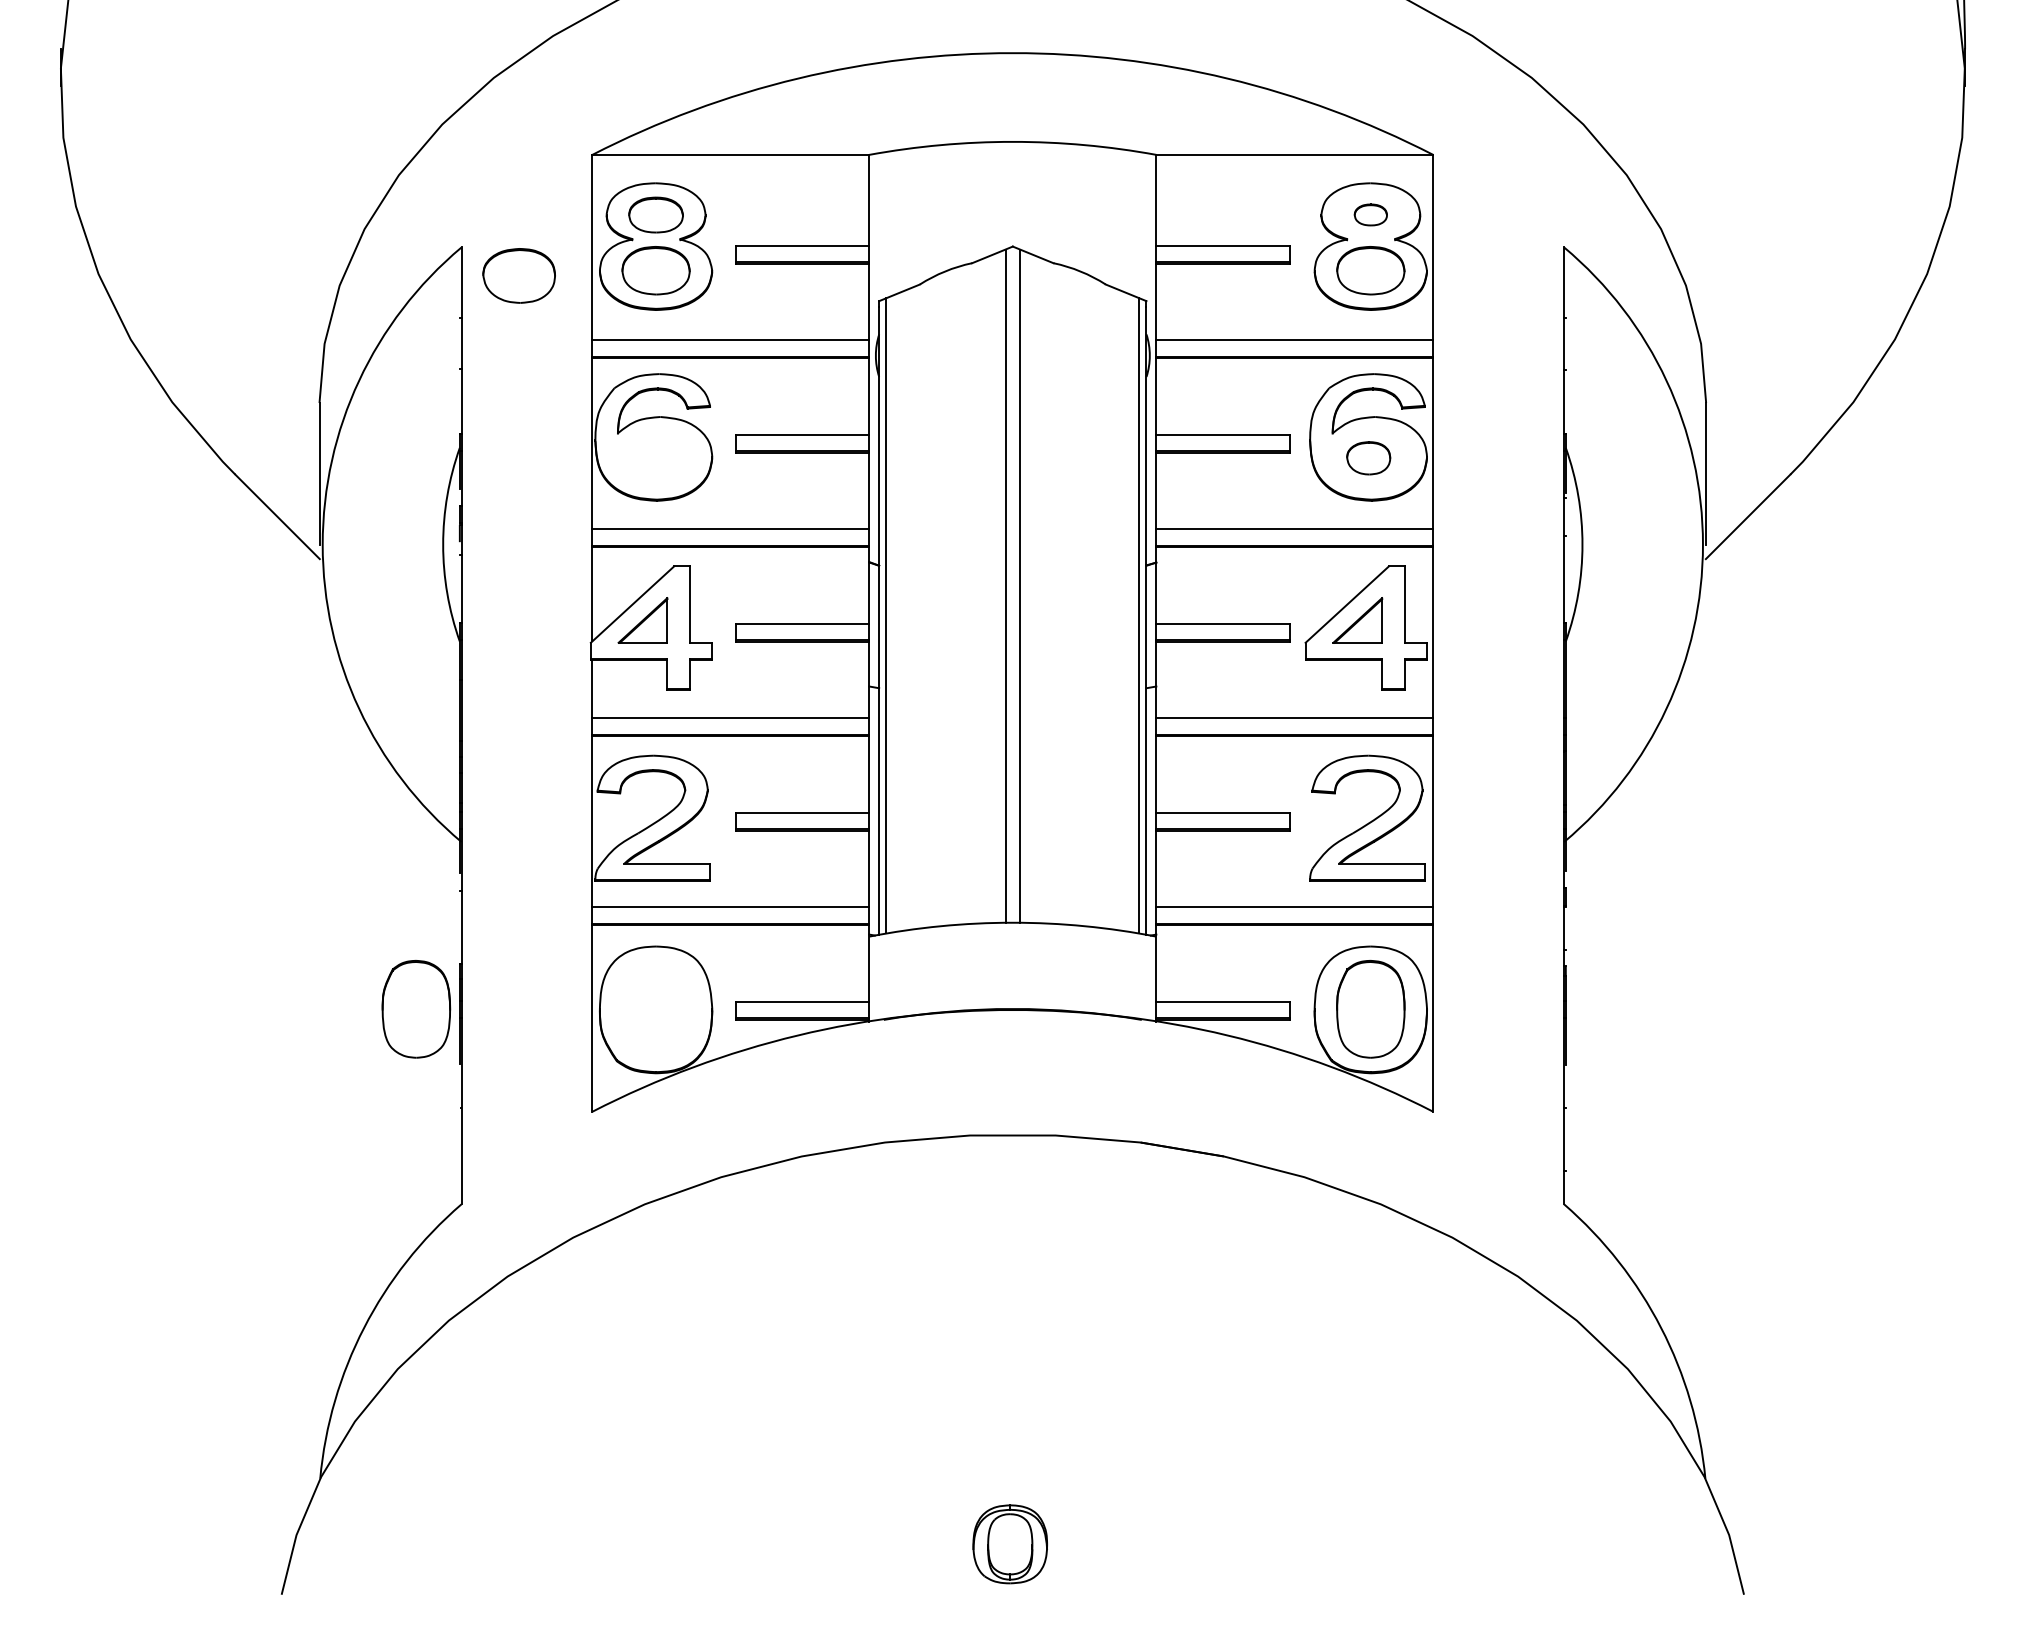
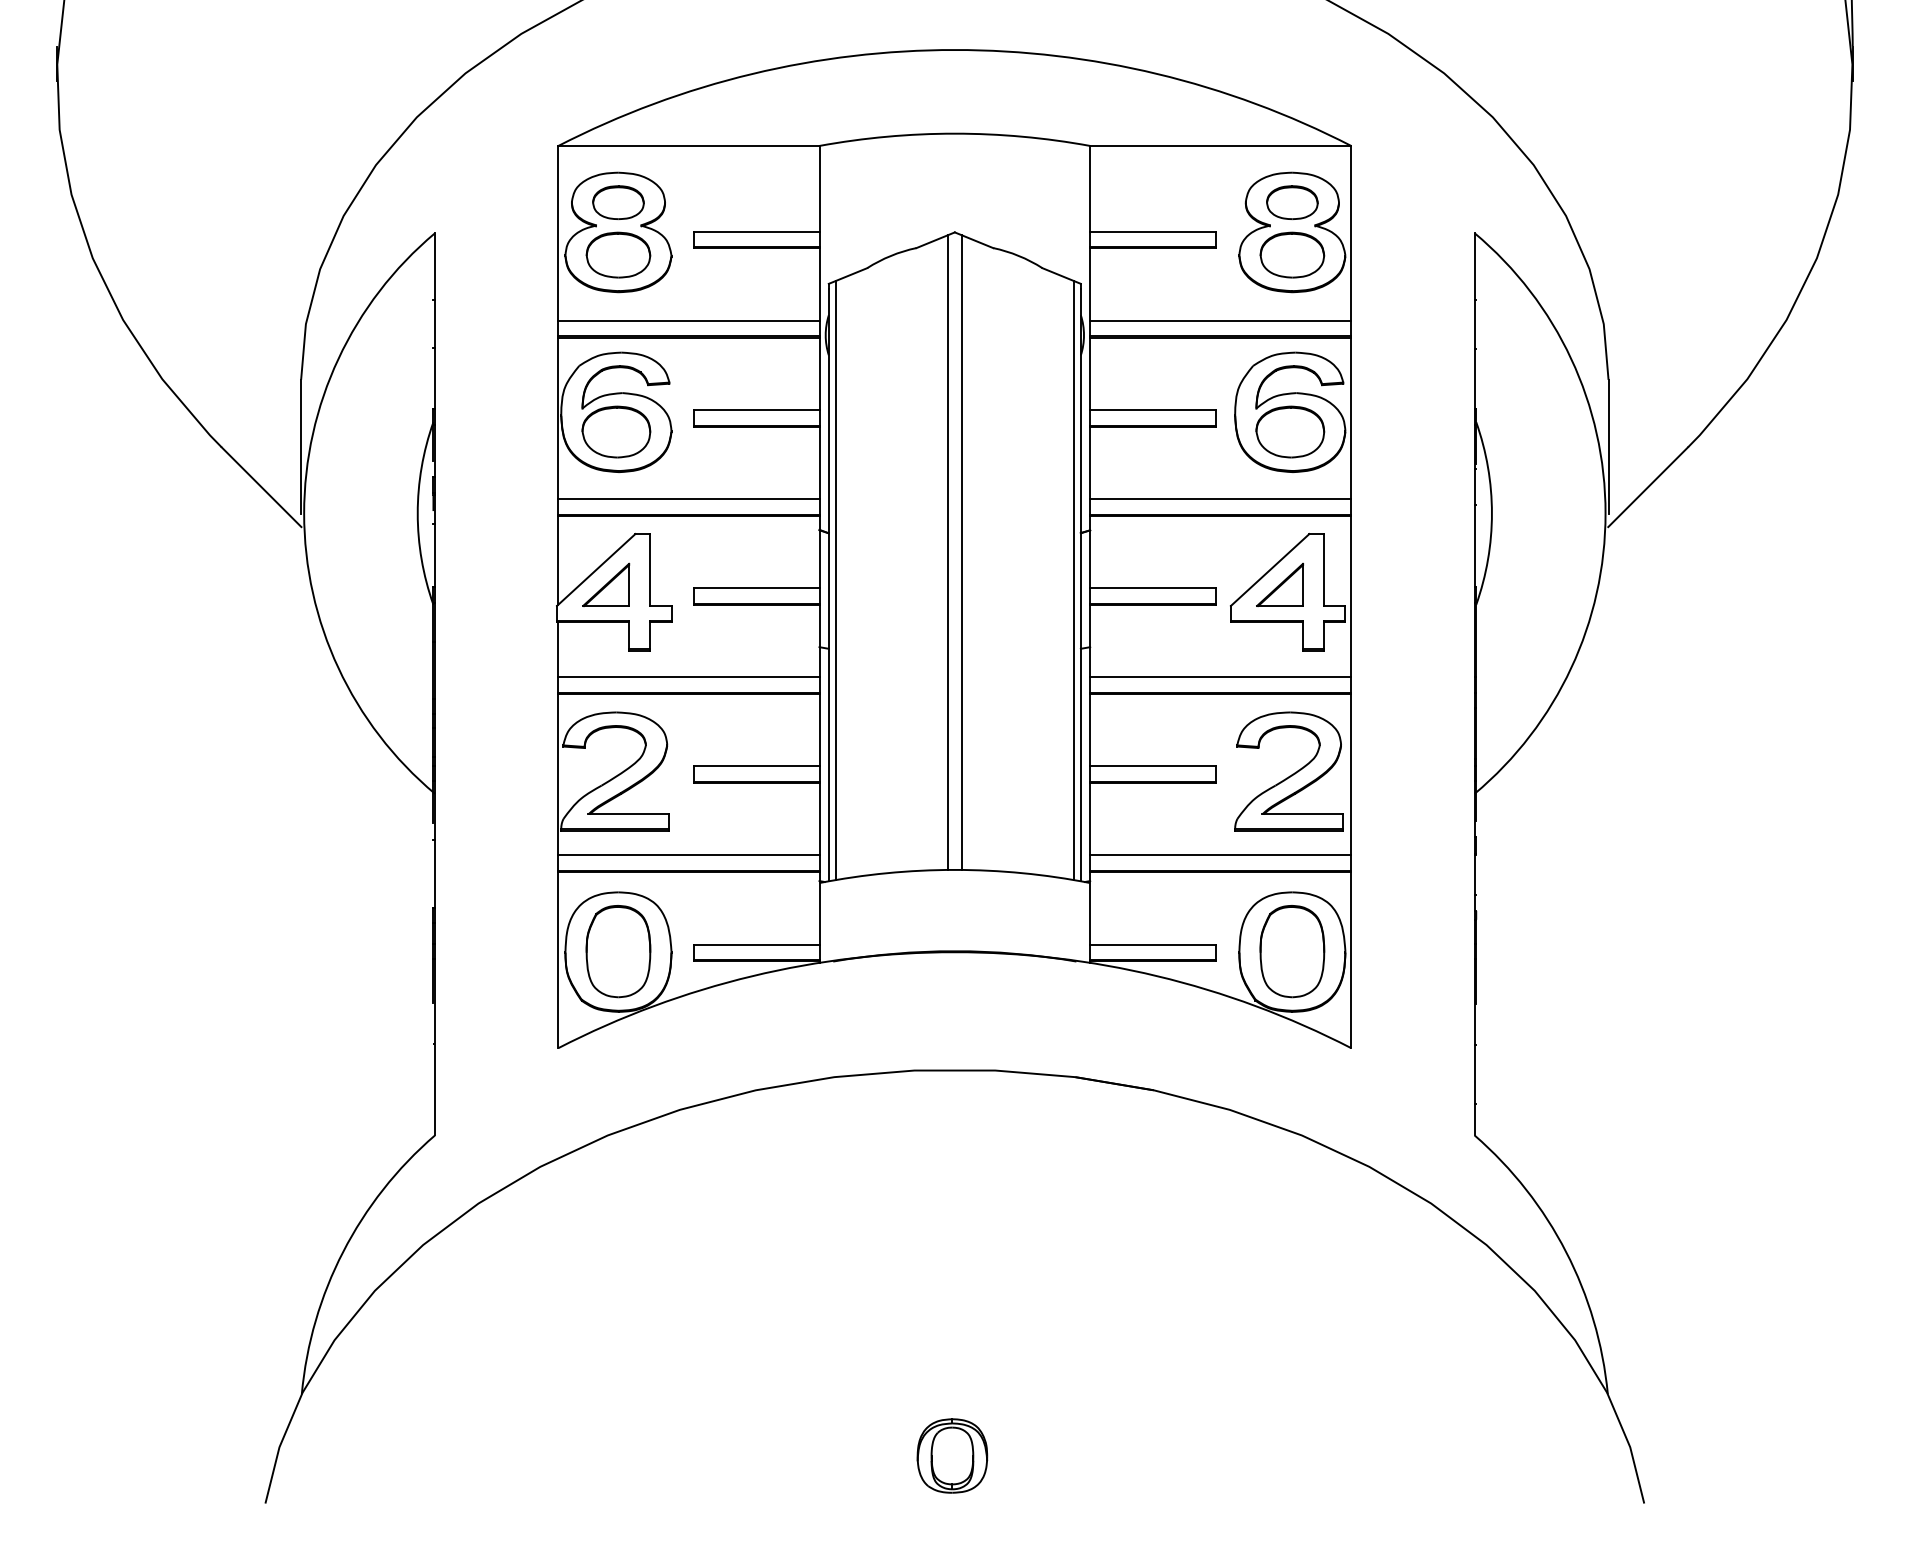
part: (1370, 214) -> (1292, 202), size x1.67
part: (519, 275) -> (616, 431), moved
part: (1368, 457) -> (1290, 431), size x1.67
part: (416, 1009) -> (618, 951), moved

